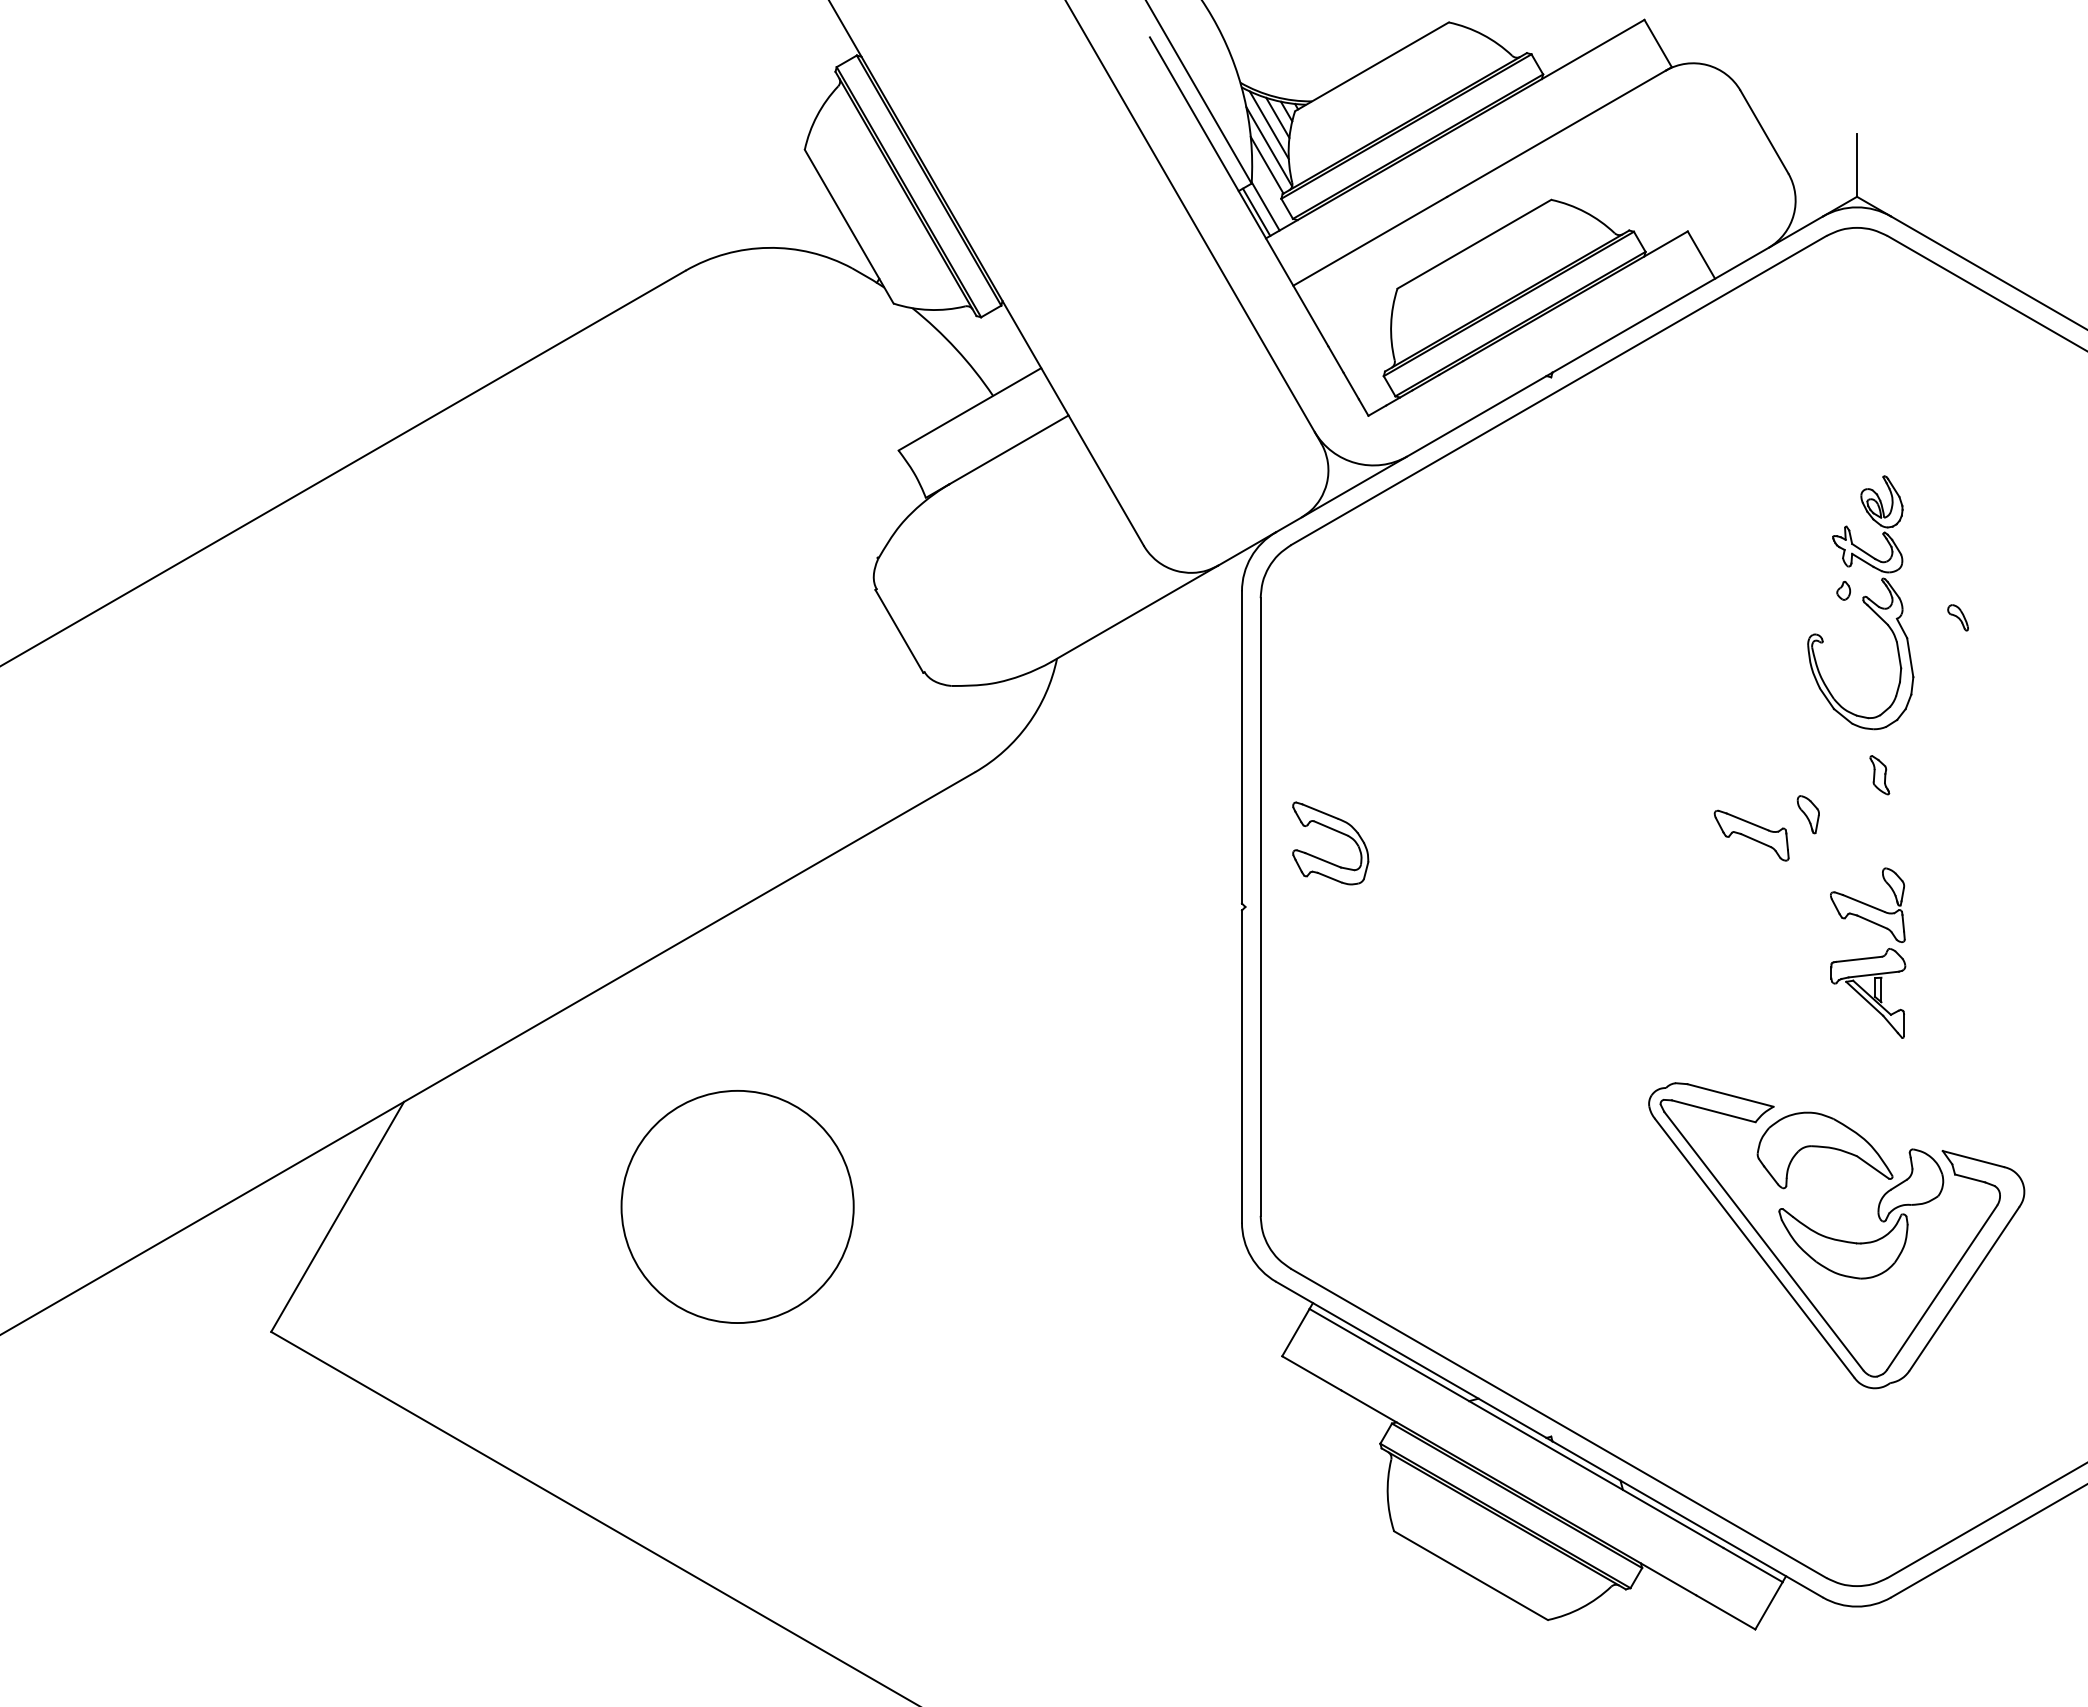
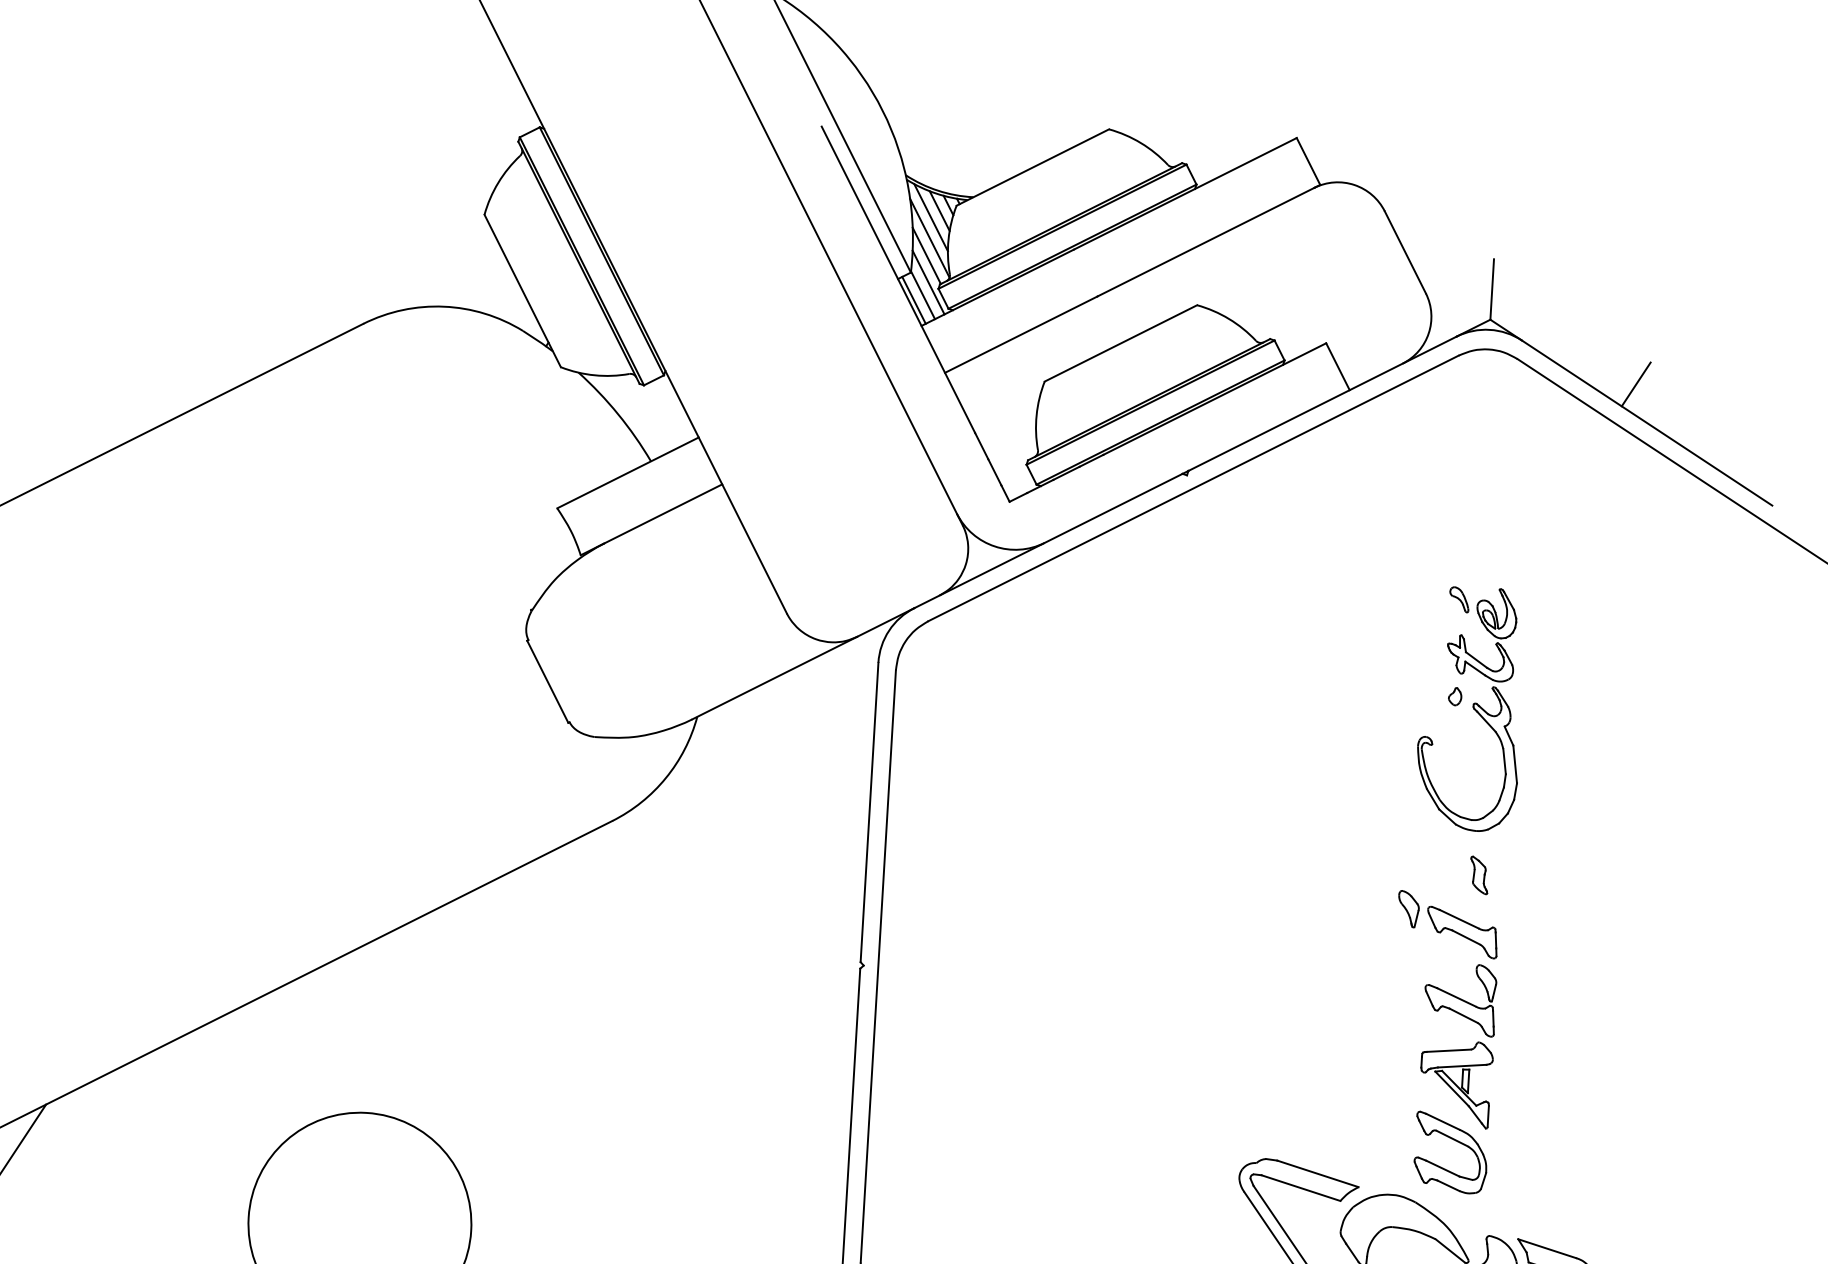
line: (1270, 192) -> (928, 282), added
line: (2012, 254) -> (1636, 383), added
part: (1957, 617) -> (1458, 599), moved
part: (1335, 831) -> (1456, 1141), moved
part: (1751, 835) -> (1462, 932), moved

